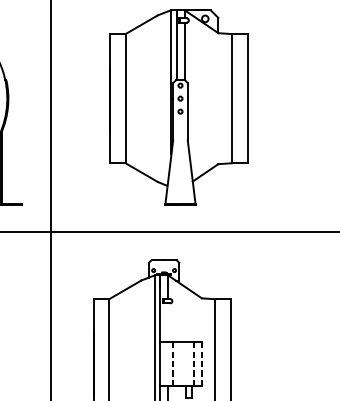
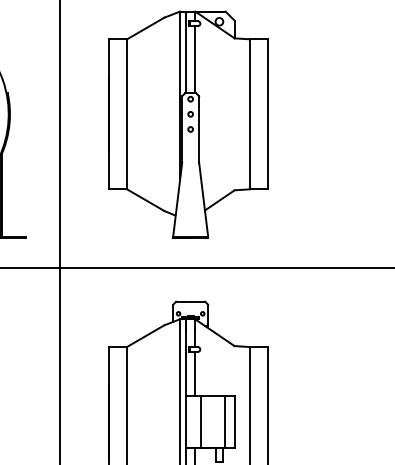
part: (178, 107) -> (188, 124), moved
line: (168, 322) -> (195, 373), added
line: (173, 364) -> (201, 422), dashed -> solid
line: (194, 364) -> (225, 422), dashed -> solid
line: (201, 364) -> (234, 422), dashed -> solid

